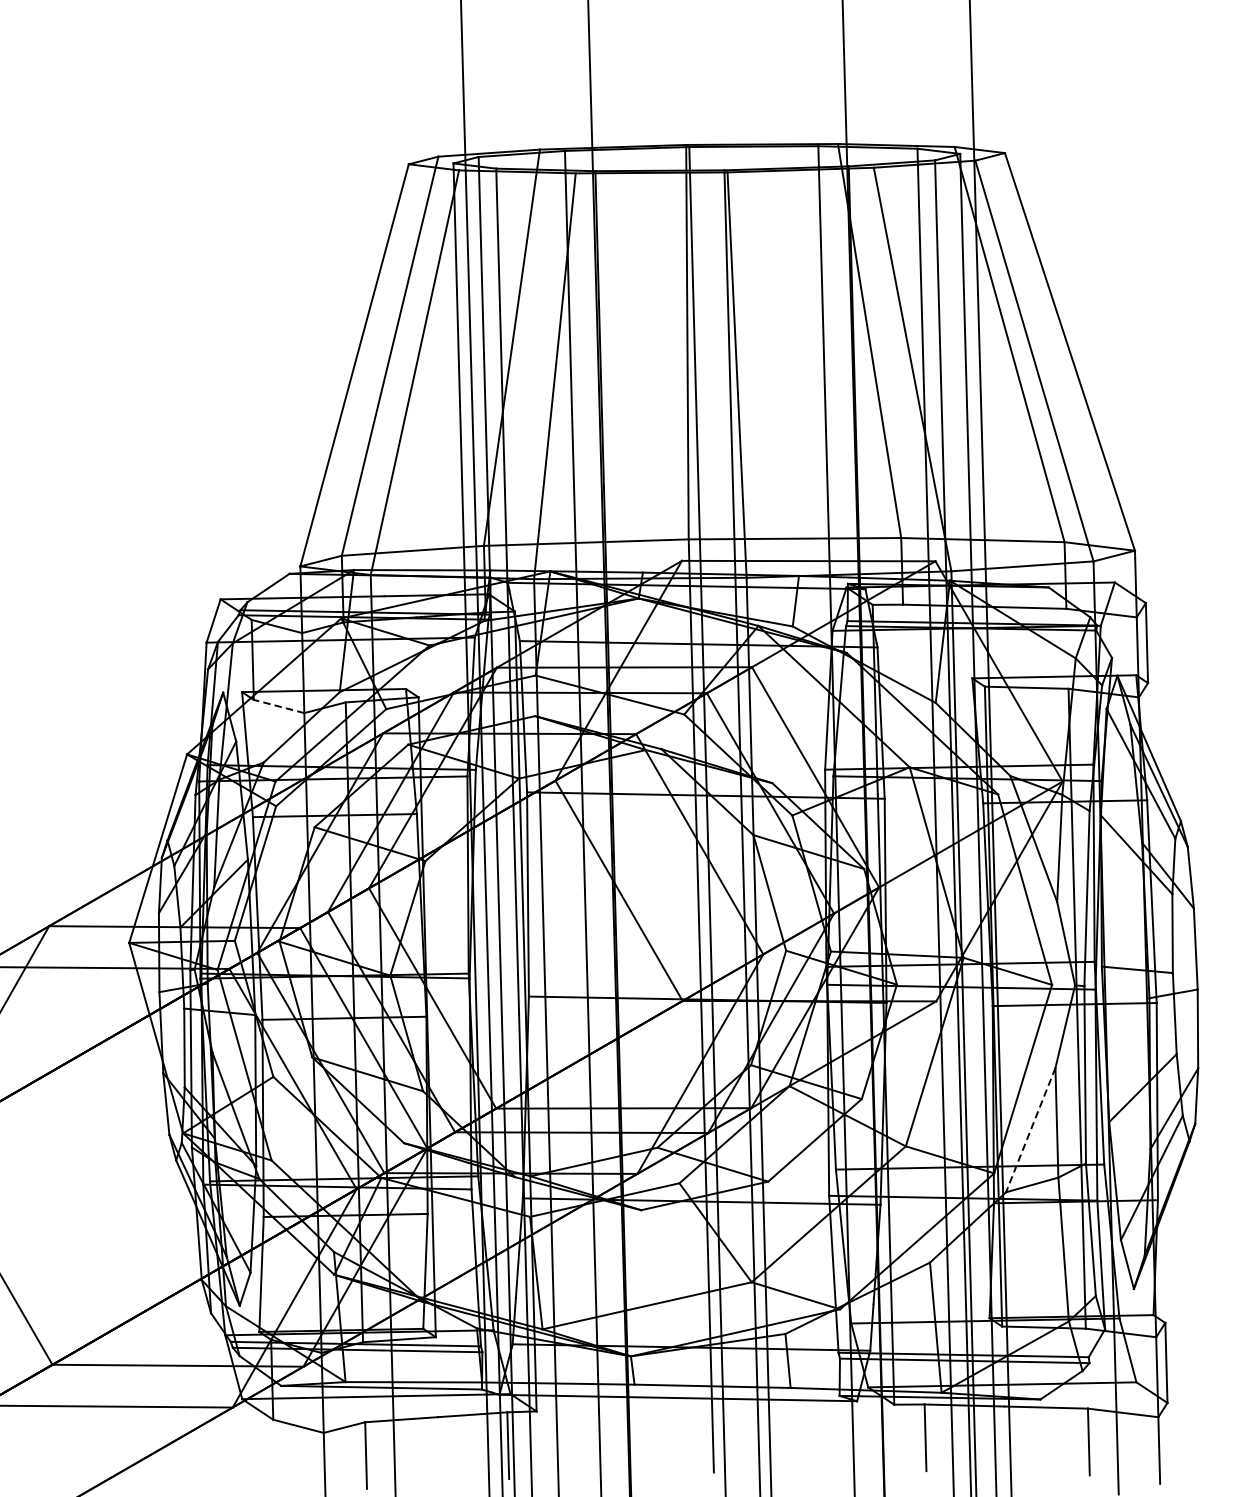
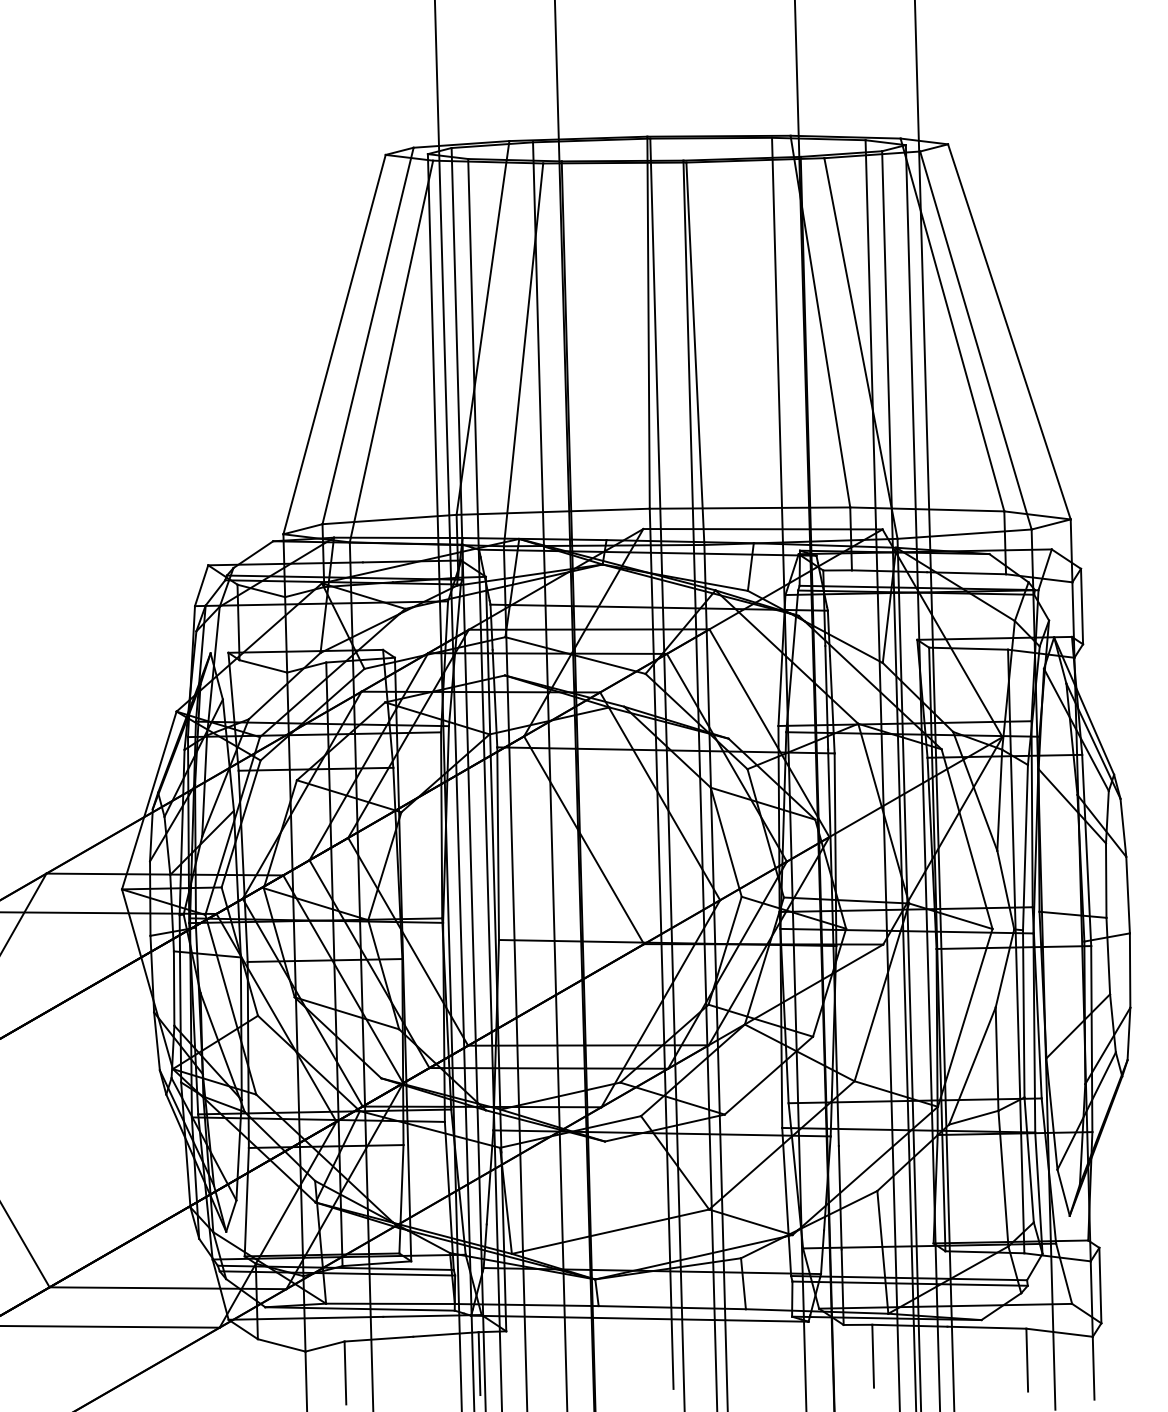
line: (279, 706) -> (263, 666), dashed -> solid
line: (1030, 1130) -> (972, 1066), dashed -> solid

